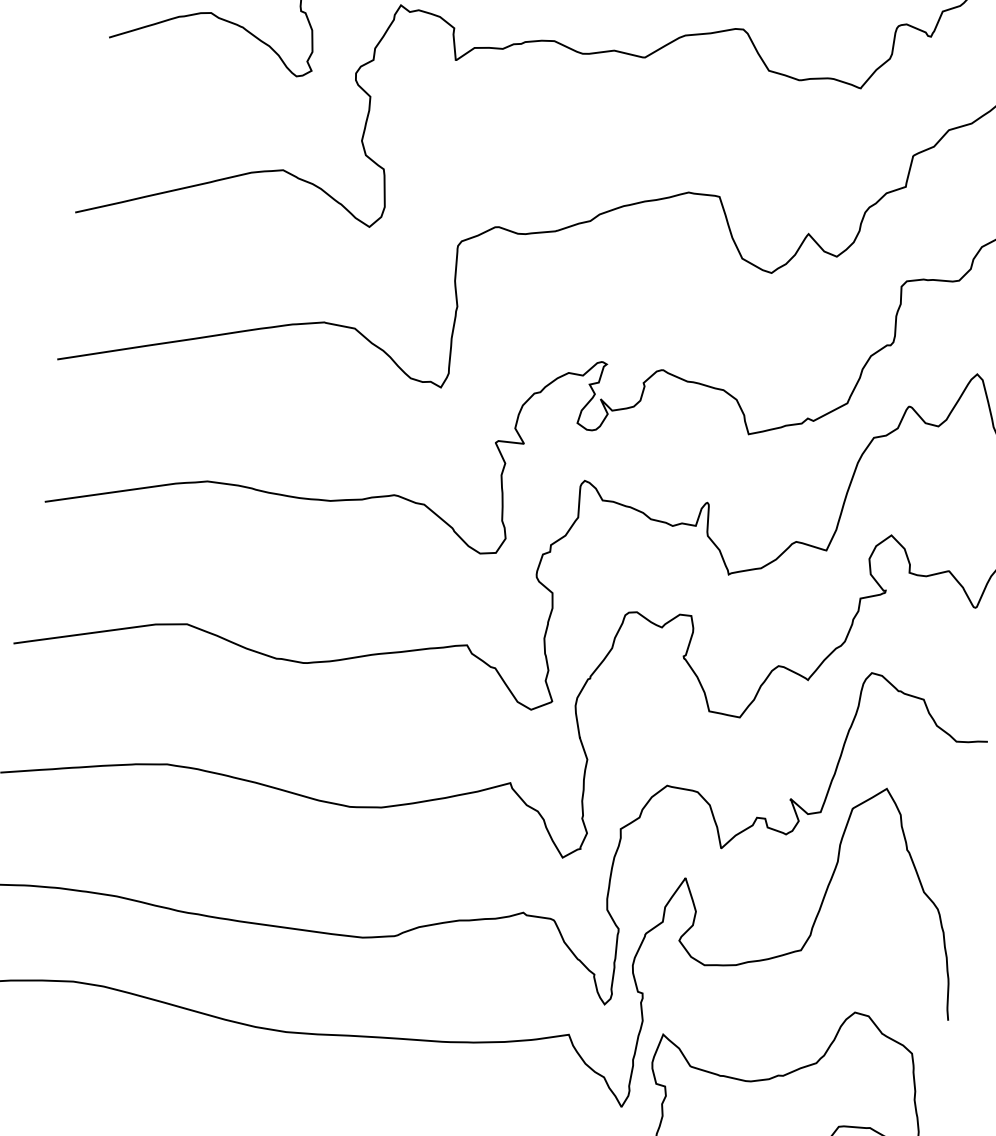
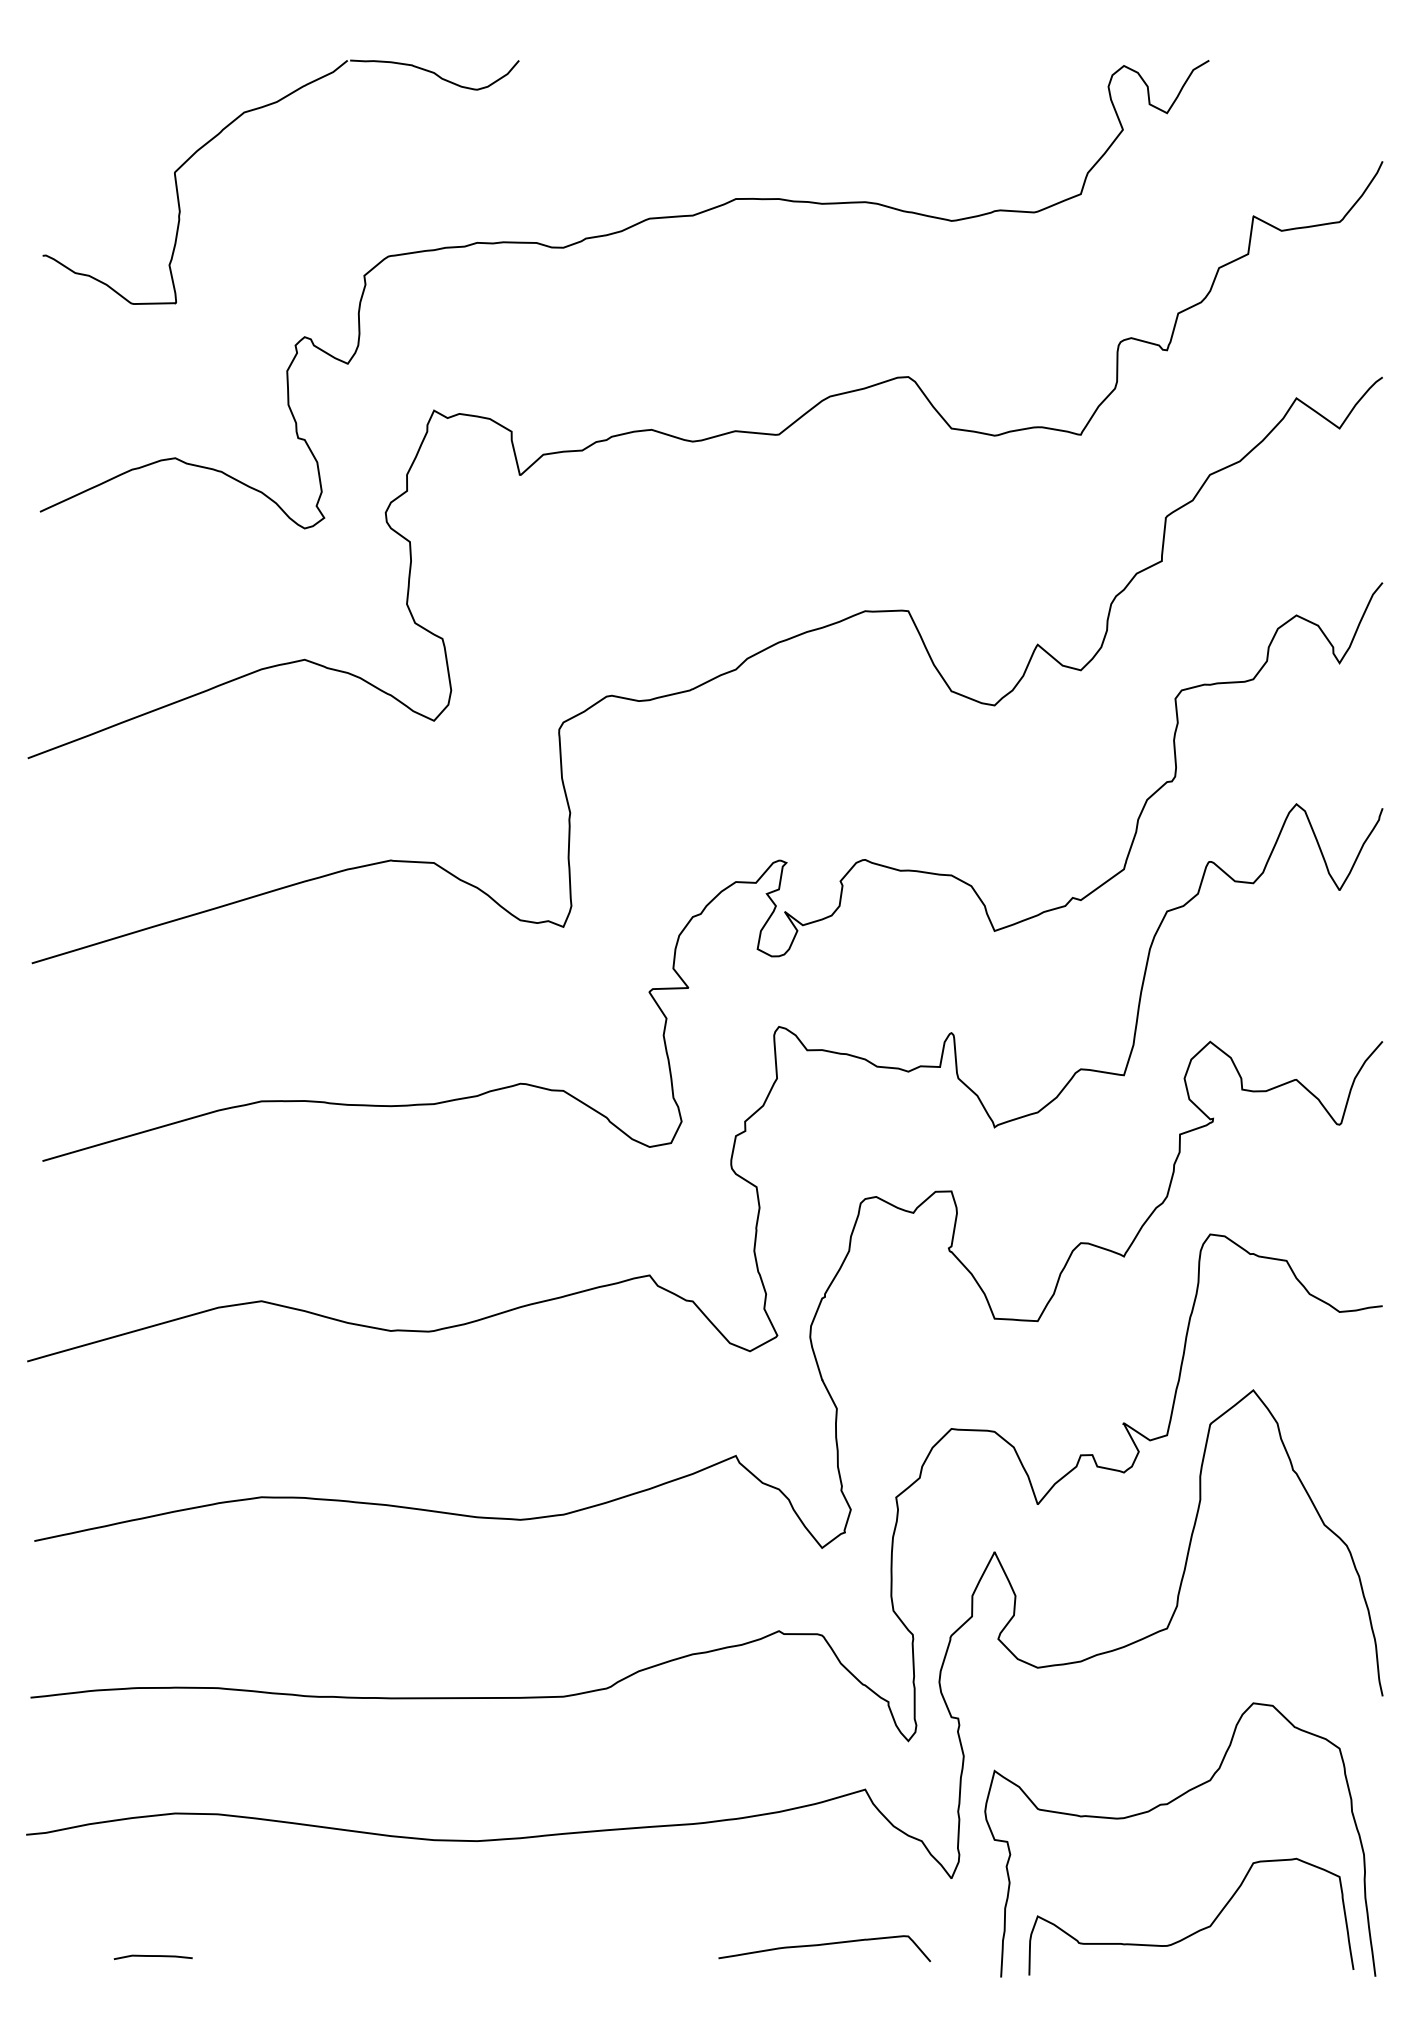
curve: (42, 1081) -> (152, 1956), added

